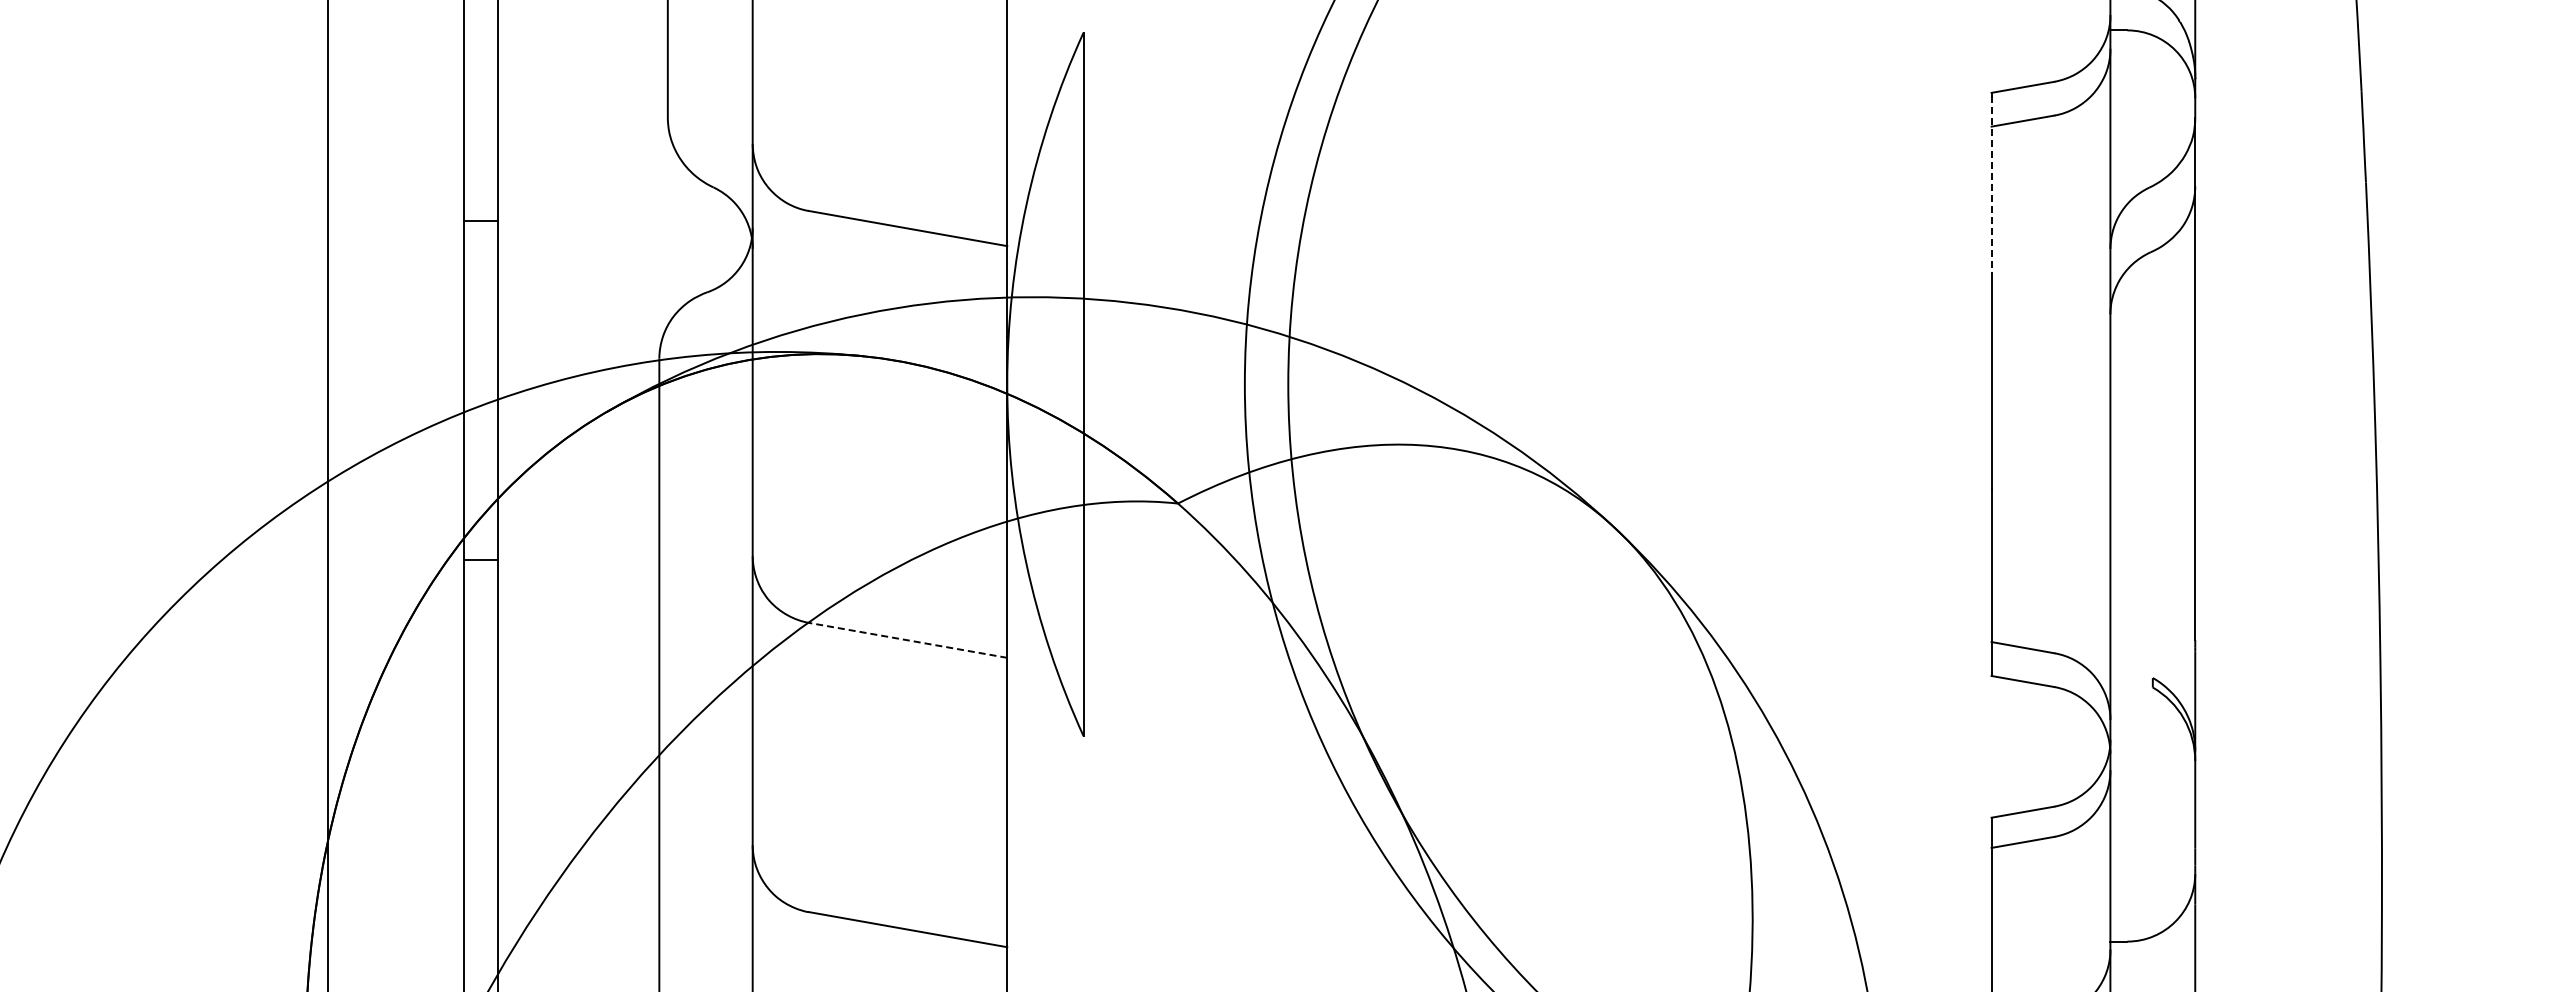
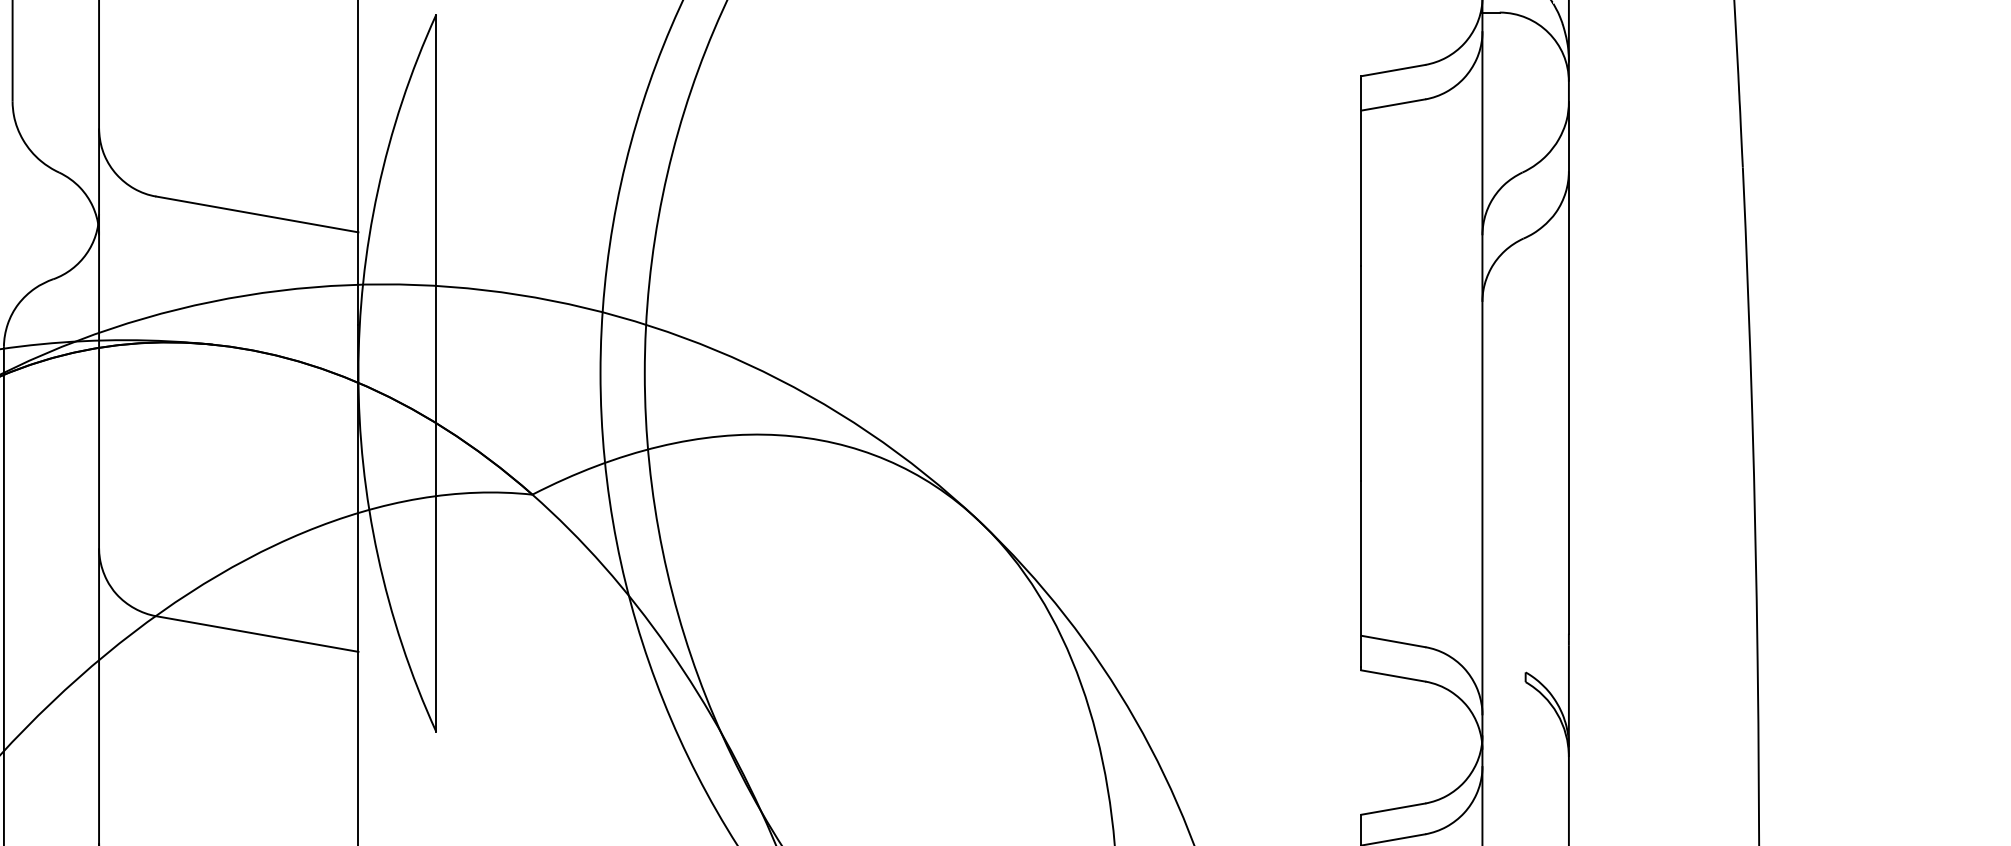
line: (1991, 187) -> (1361, 172), dashed -> solid
line: (908, 640) -> (257, 634), dashed -> solid

